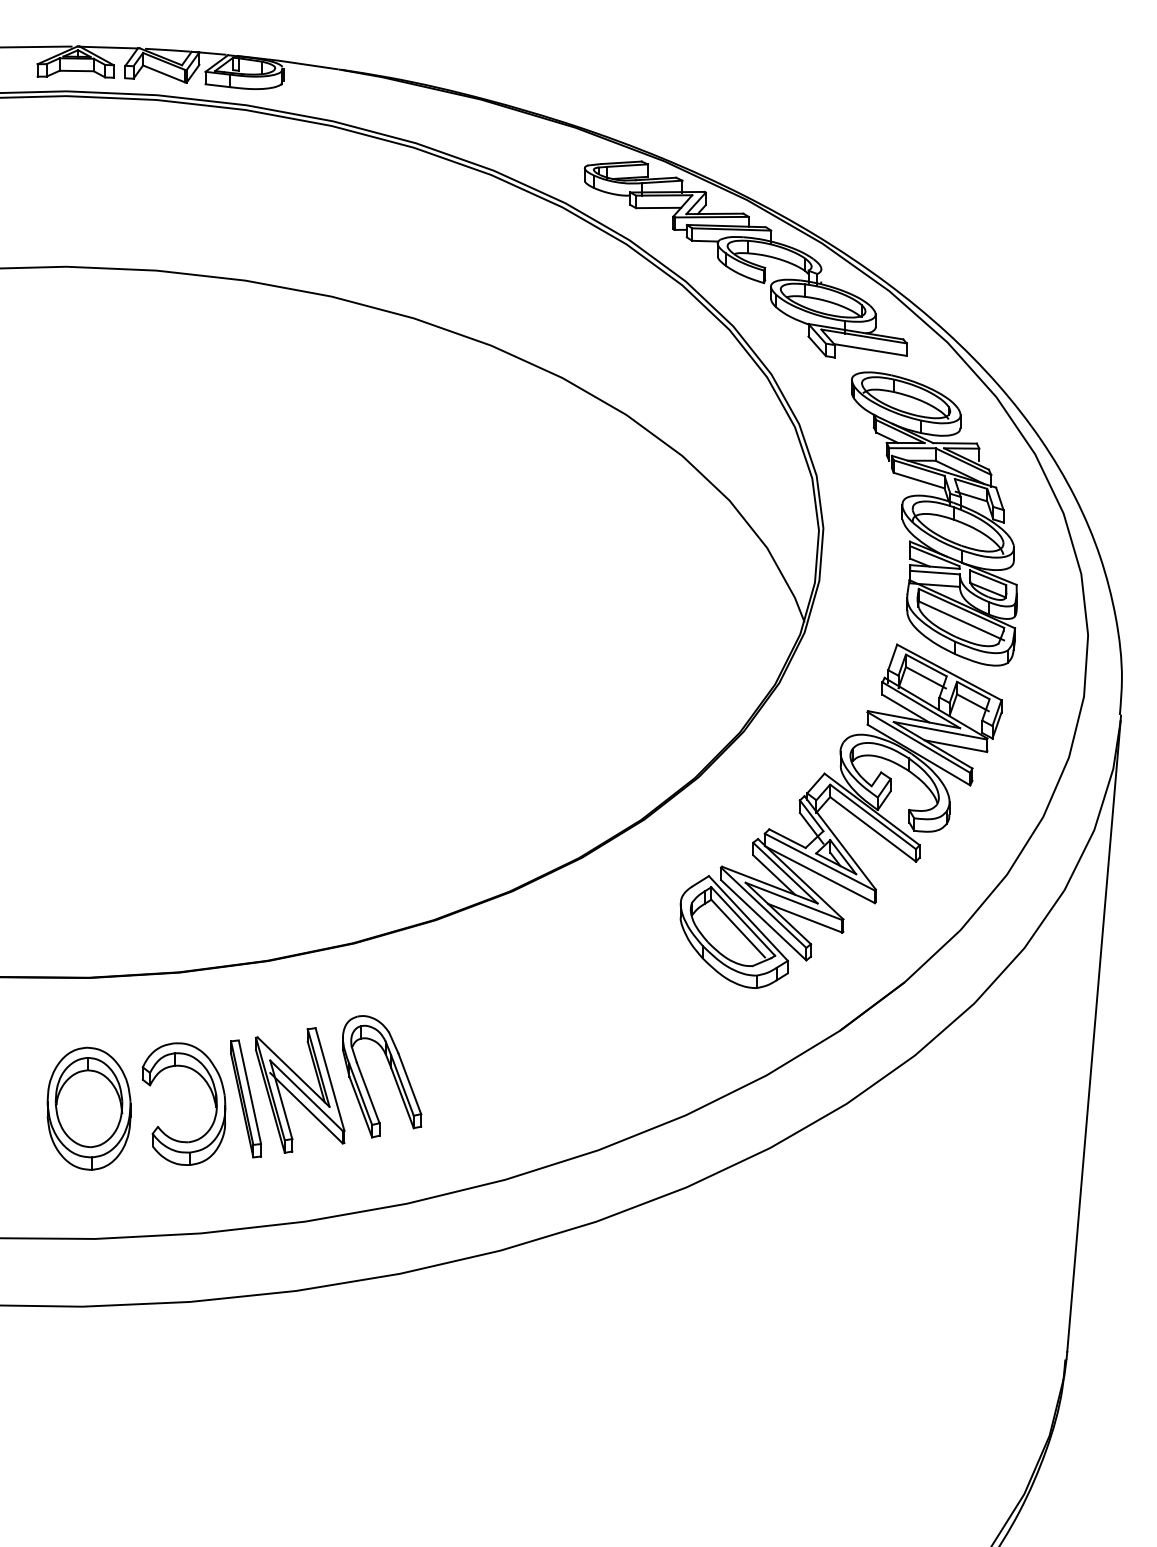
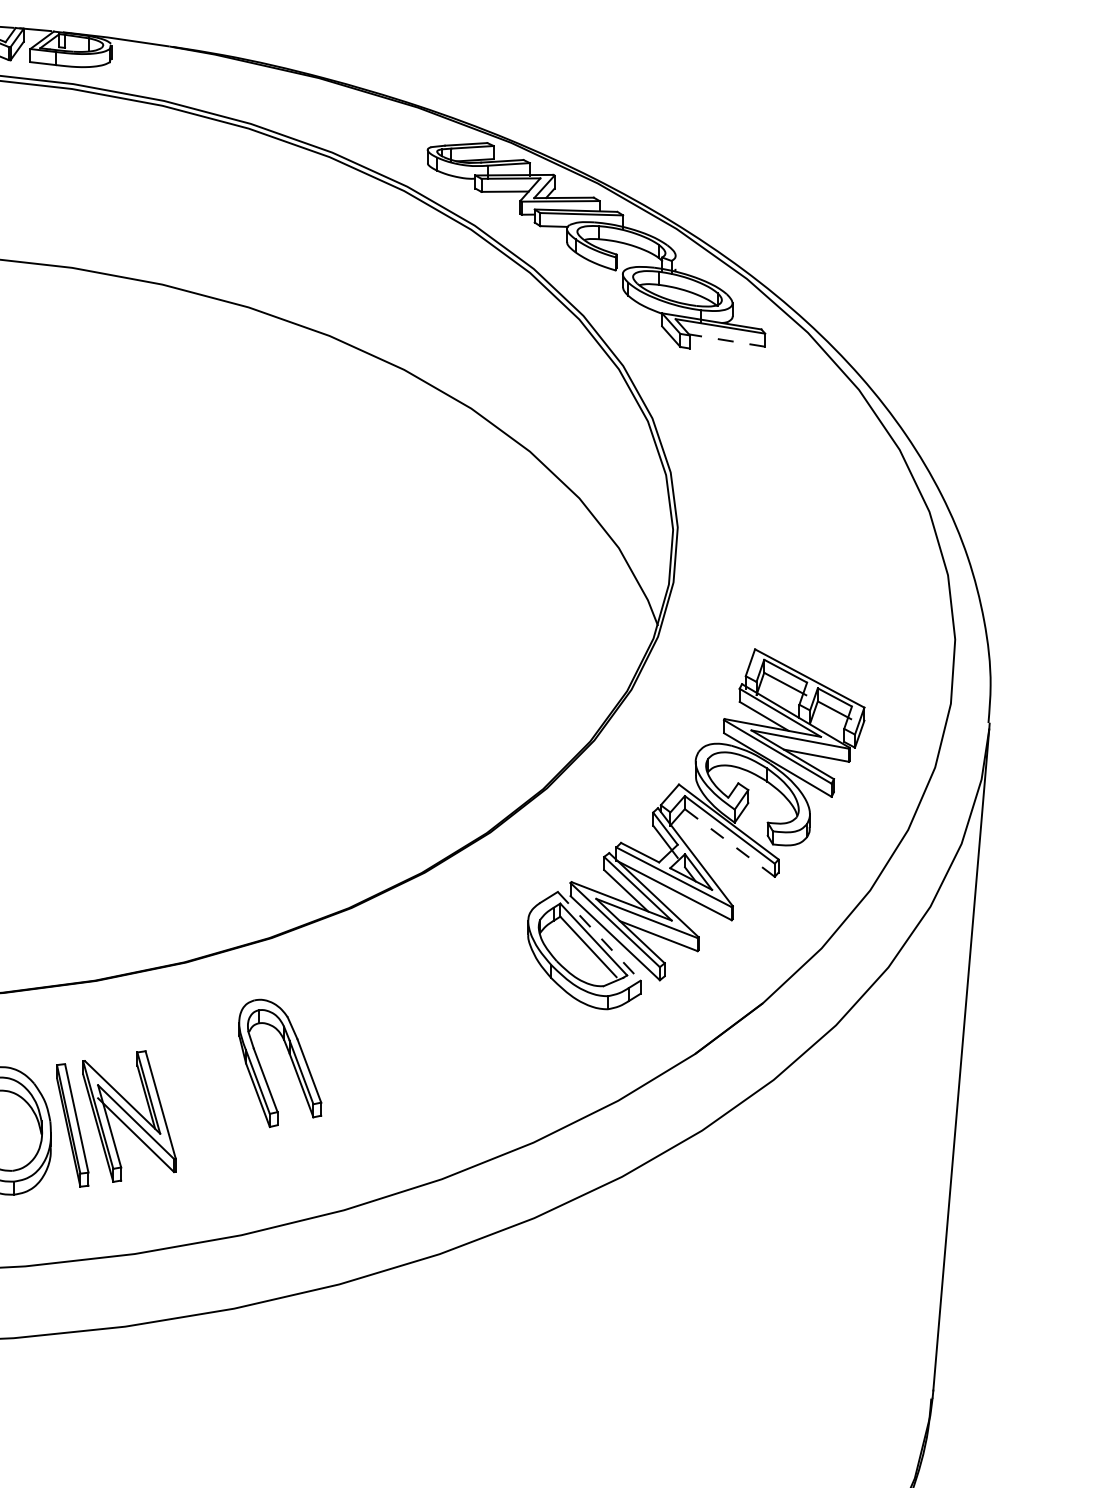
line: (869, 349) -> (726, 340), solid -> dashed
part: (934, 518) -> (794, 517), removed
line: (872, 829) -> (729, 843), solid -> dashed
line: (748, 918) -> (599, 936), solid -> dashed
part: (392, 1074) -> (291, 1061), moved

